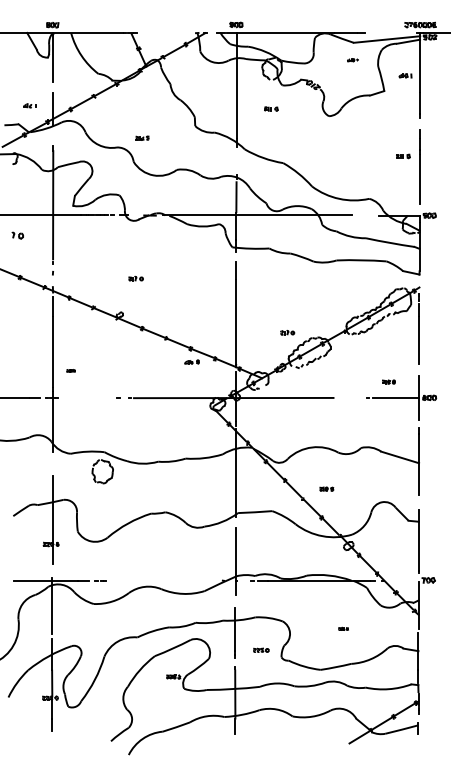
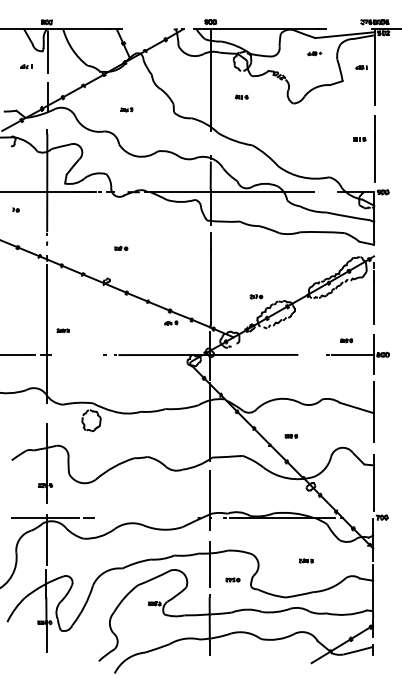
part: (352, 59) -> (314, 52), size x1.43
part: (29, 105) -> (26, 66), moved
part: (142, 137) -> (126, 109), moved
part: (18, 235) -> (16, 209), size x0.62
part: (70, 370) -> (62, 330), size x1.67
part: (343, 628) -> (306, 560), size x1.67

